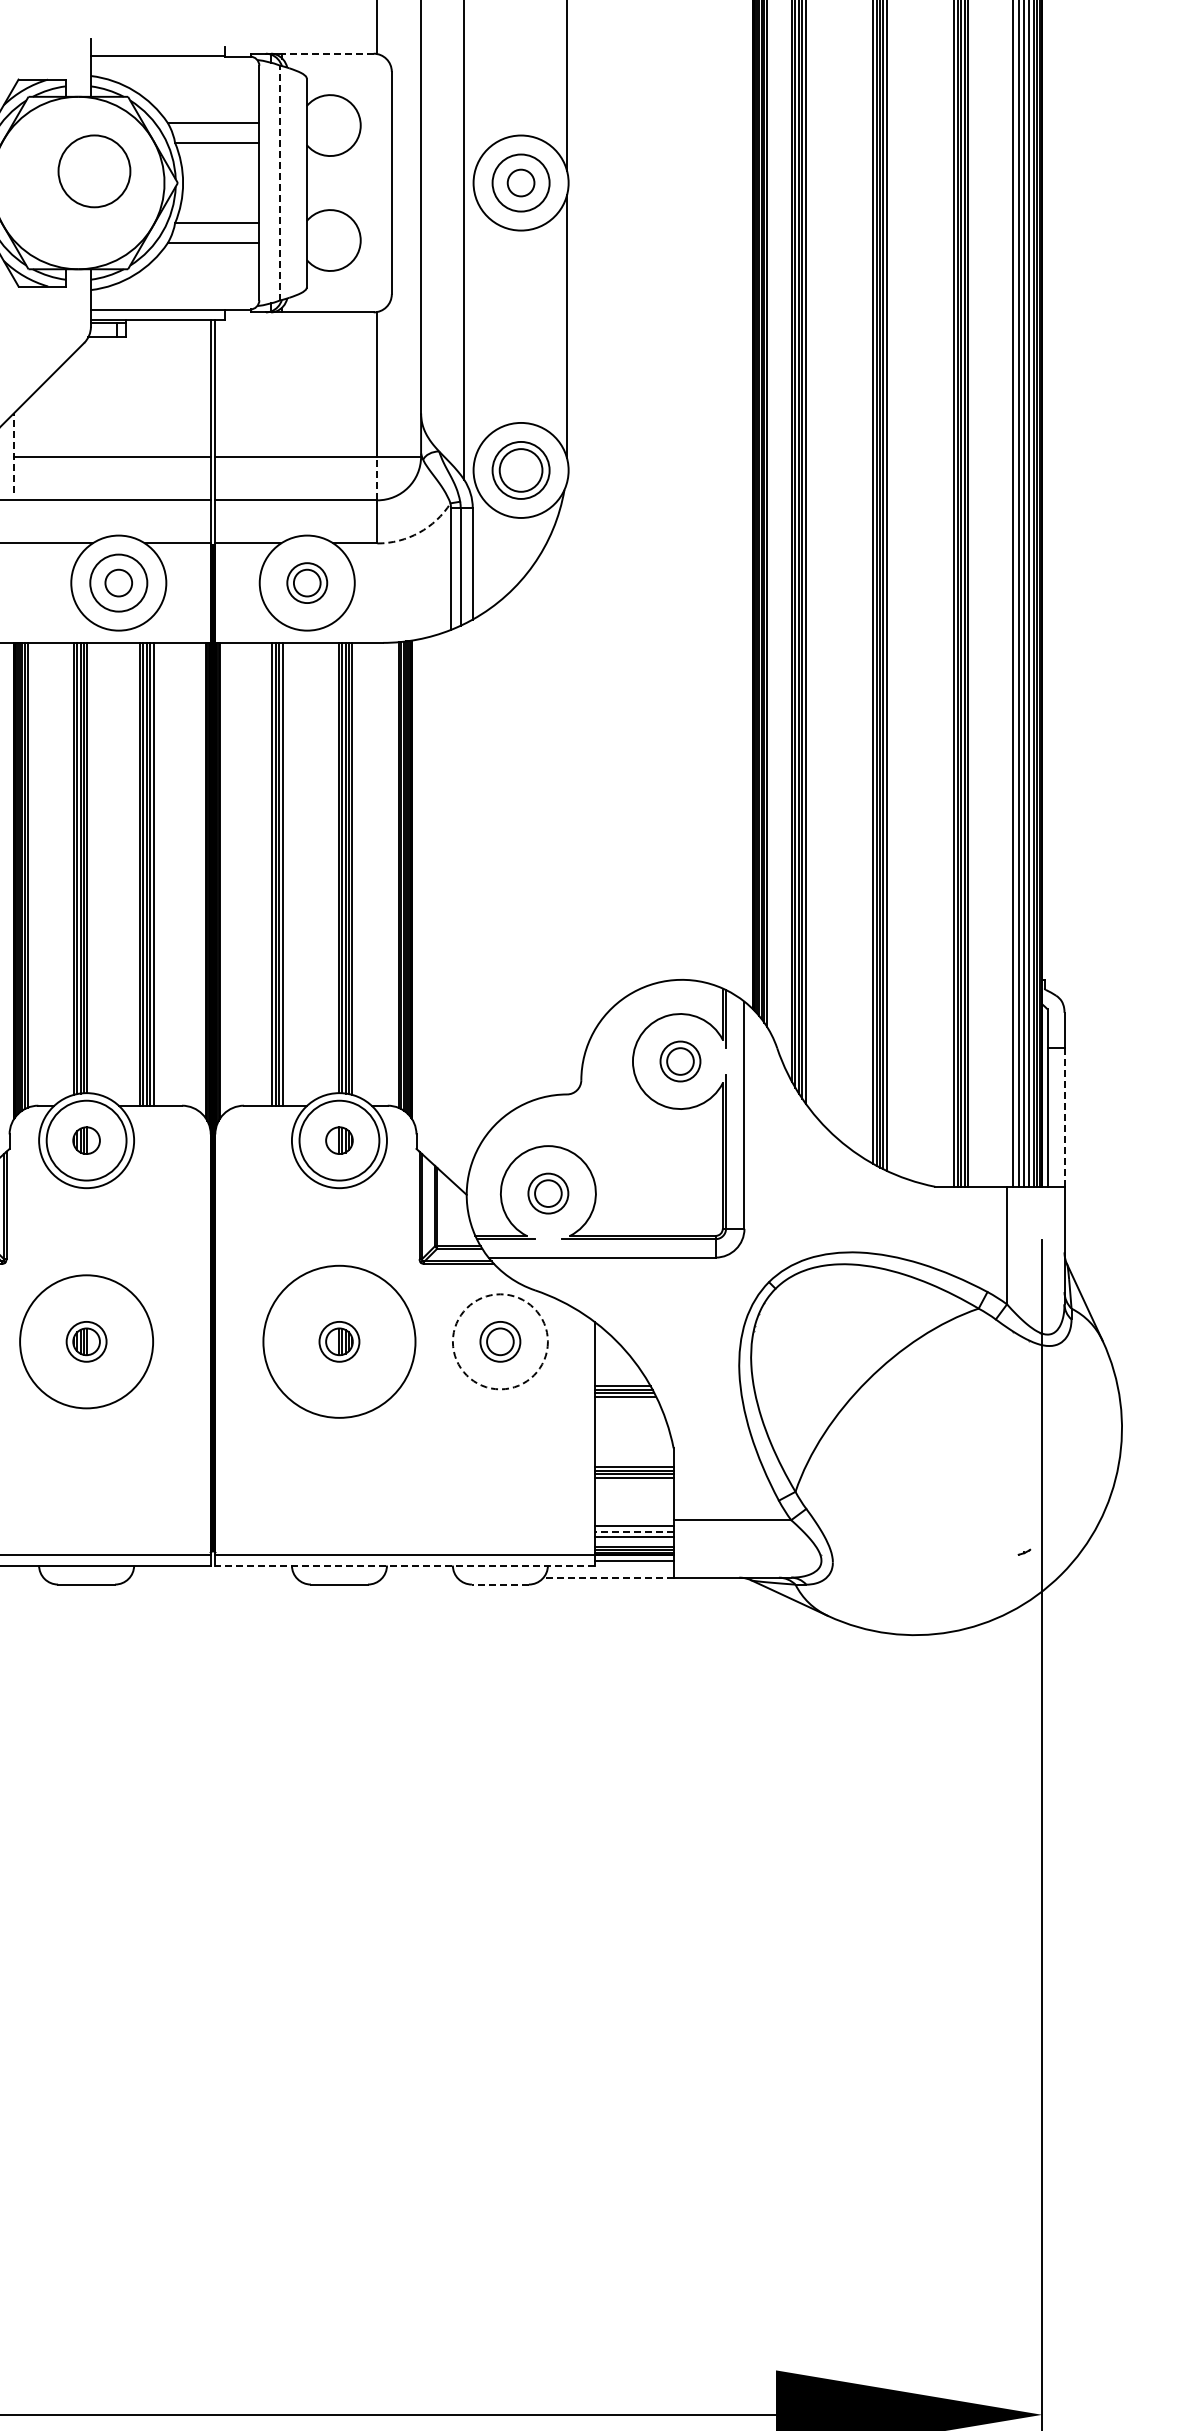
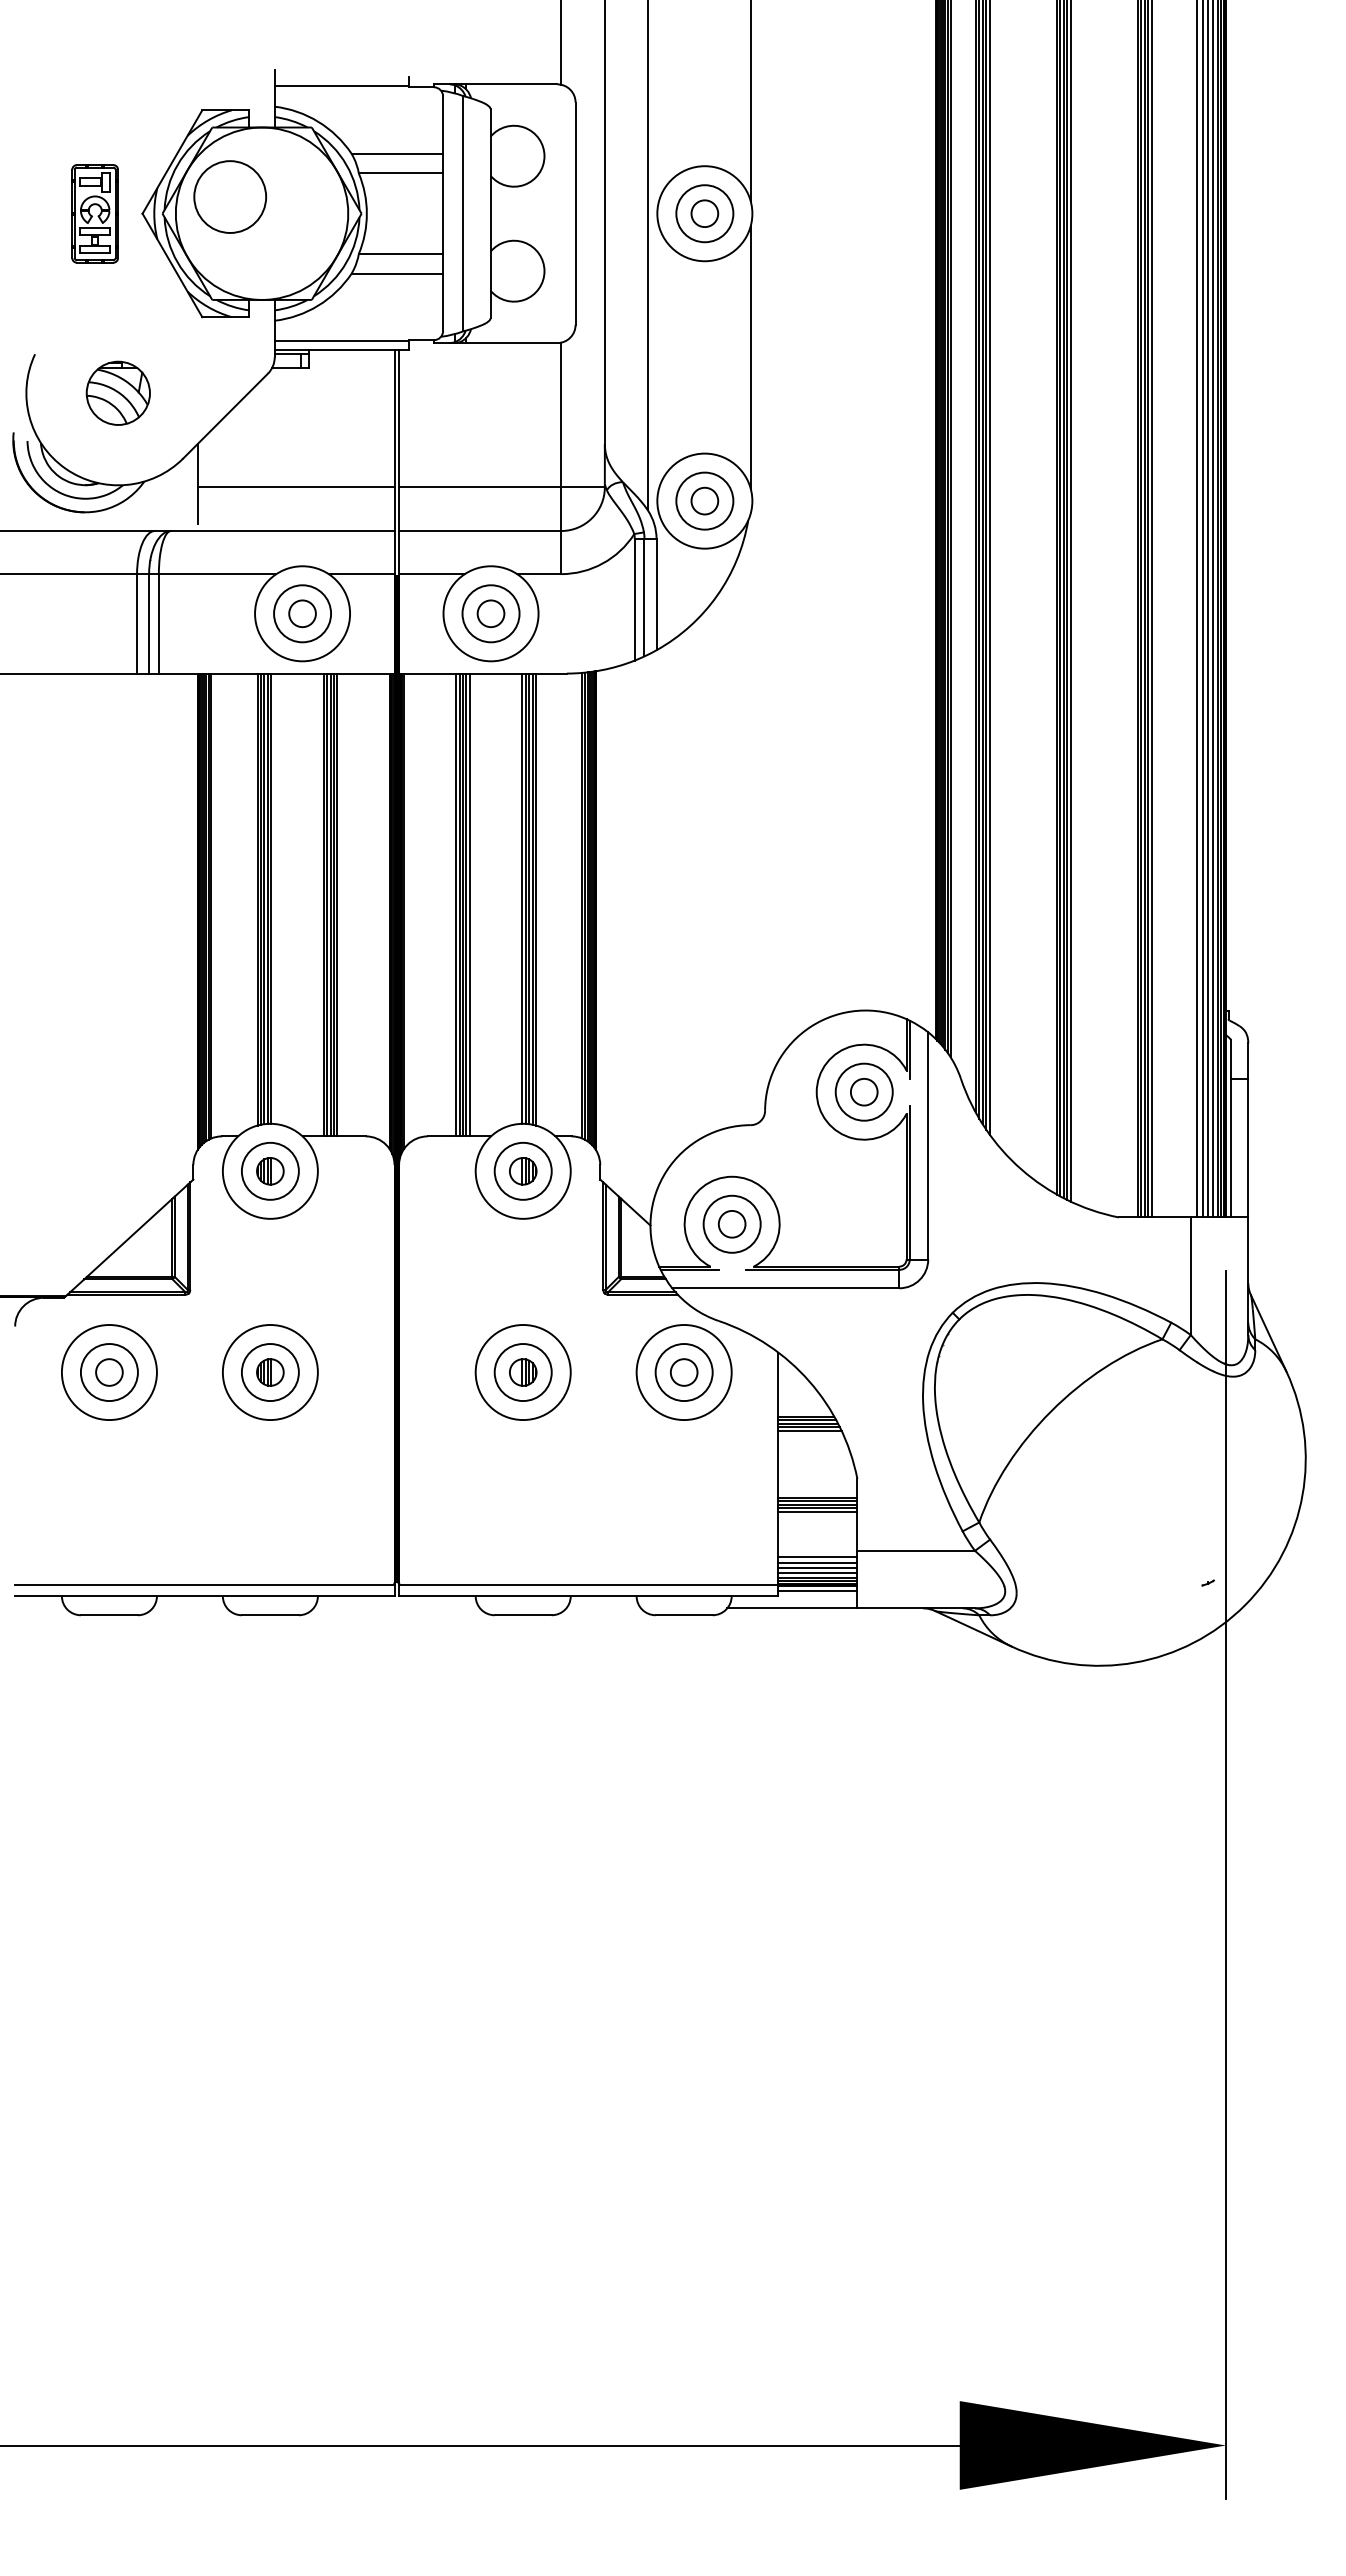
line: (327, 53) -> (511, 84), dashed -> solid
circle: (93, 170) -> (229, 196), moved
line: (279, 182) -> (463, 213), dashed -> solid
line: (13, 453) -> (197, 484), dashed -> solid
circle: (520, 469) -> (704, 500), size x0.62
line: (377, 478) -> (561, 509), dashed -> solid
arc: (418, 532) -> (602, 563), dashed -> solid
circle: (306, 582) -> (490, 613), size x1.43
line: (285, 873) -> (469, 904), added
circle: (679, 1060) -> (863, 1091), size x1.43
line: (1064, 1117) -> (1248, 1148), dashed -> solid
circle: (85, 1139) -> (269, 1170), size x0.71
circle: (338, 1139) -> (522, 1170), size x0.71
circle: (547, 1192) -> (731, 1223), size x1.43
circle: (85, 1341) -> (269, 1372), size x0.71
circle: (85, 1341) -> (269, 1372), size x1.43
circle: (338, 1341) -> (522, 1372), size x0.62
circle: (338, 1341) -> (522, 1372), size x1.43
circle: (499, 1341) -> (683, 1372), dashed -> solid
circle: (499, 1341) -> (683, 1372), size x1.43
line: (625, 1399) -> (809, 1430), added
line: (633, 1480) -> (817, 1511), added
line: (633, 1531) -> (817, 1562), dashed -> solid
line: (633, 1542) -> (817, 1573), added
line: (404, 1565) -> (588, 1596), dashed -> solid
line: (607, 1577) -> (791, 1608), dashed -> solid
line: (500, 1584) -> (684, 1615), dashed -> solid

